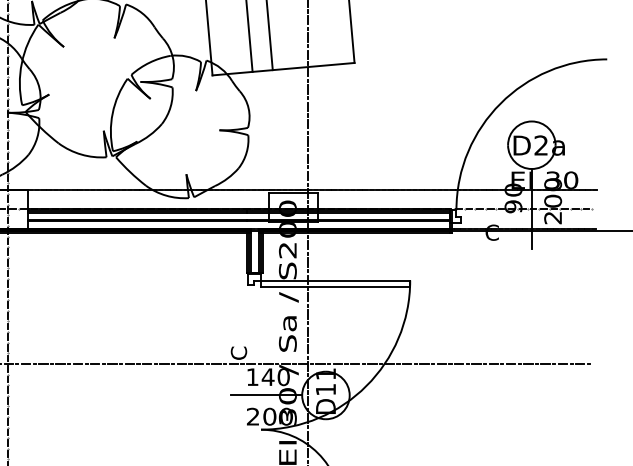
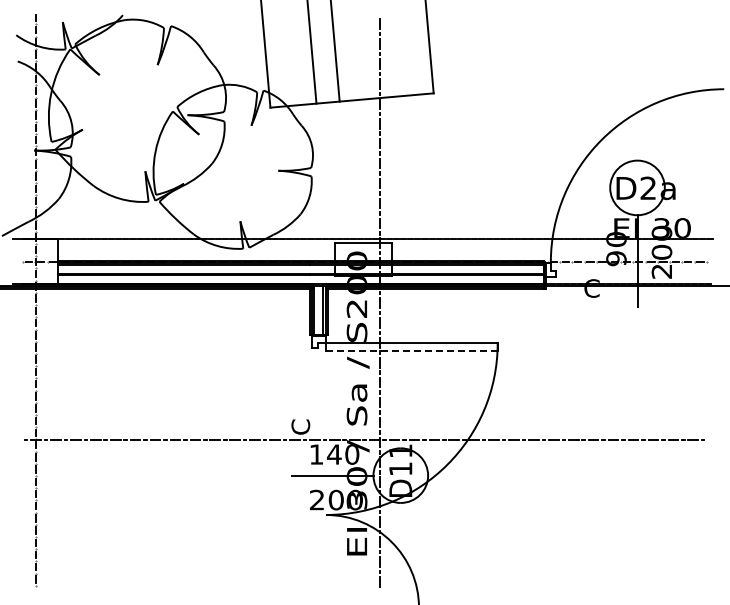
line: (335, 287) -> (411, 351), solid -> dashed

